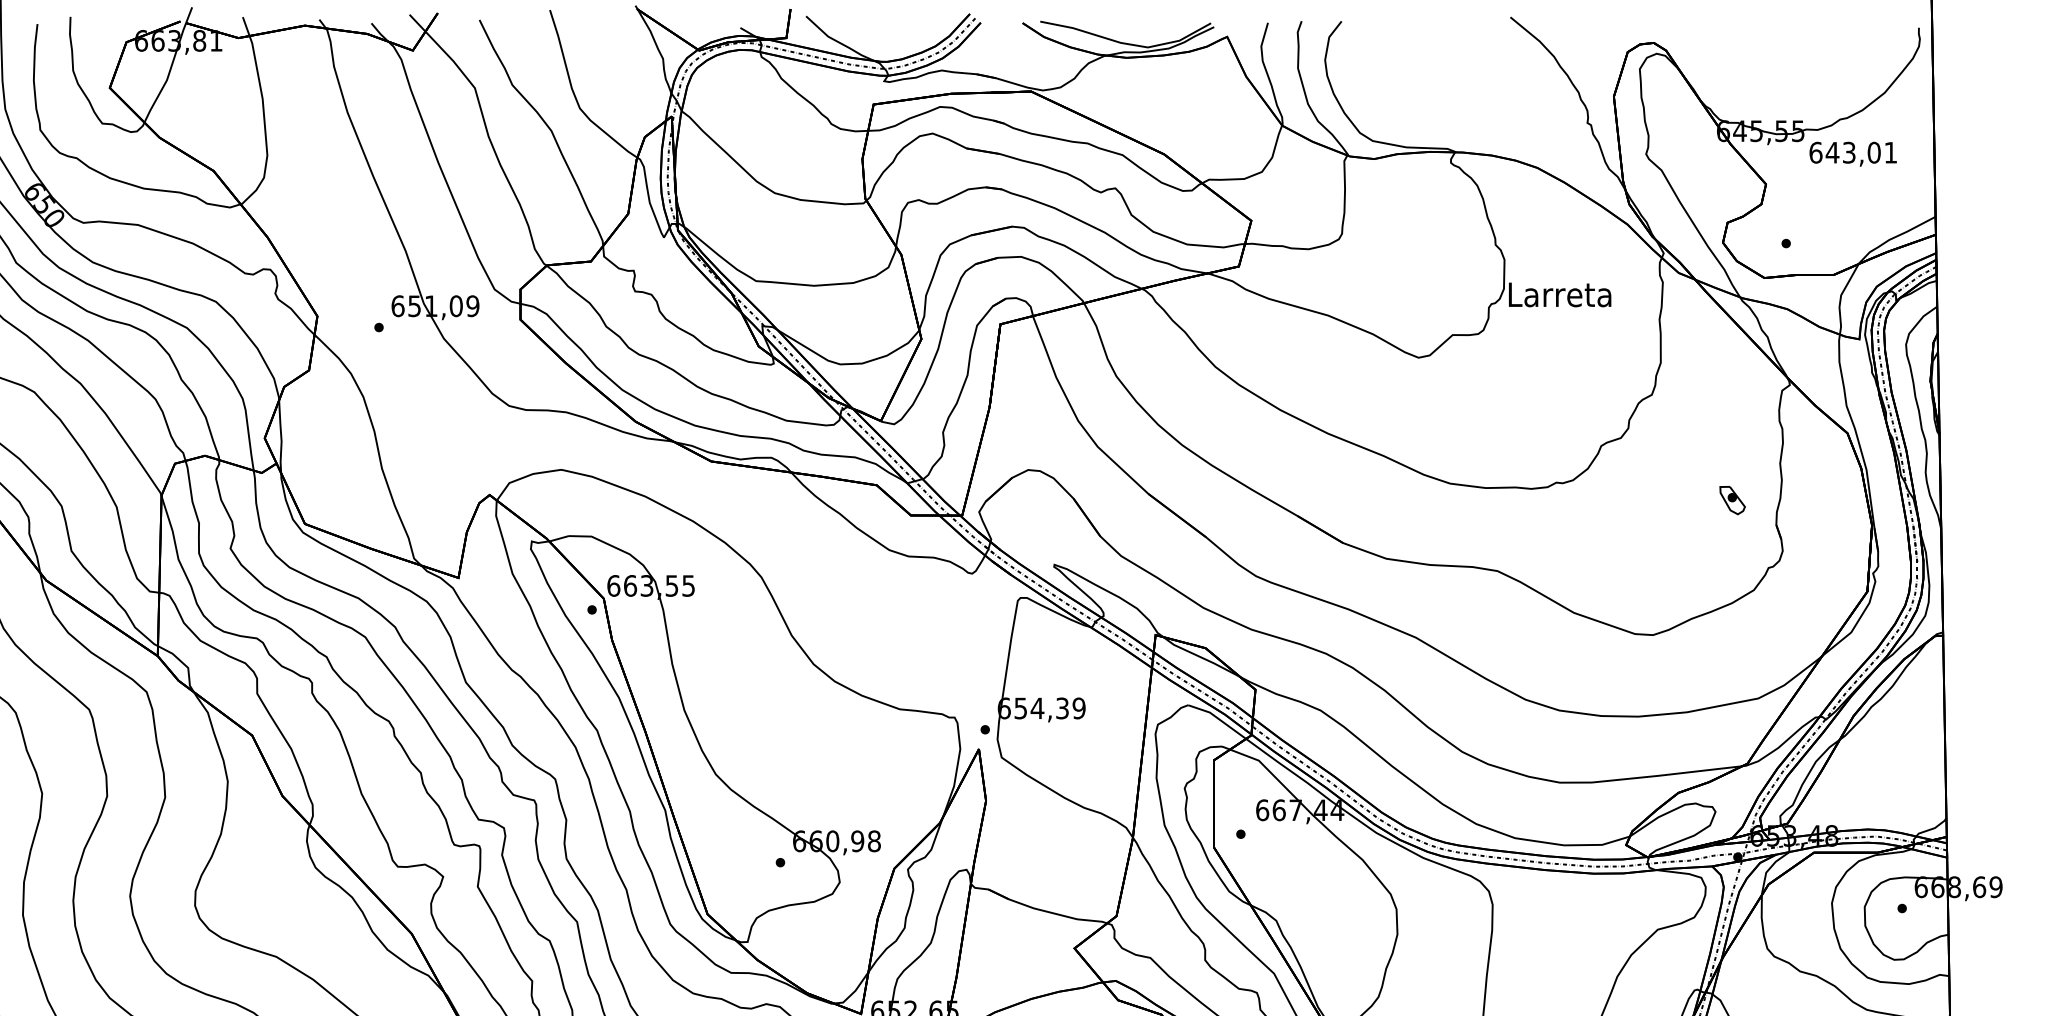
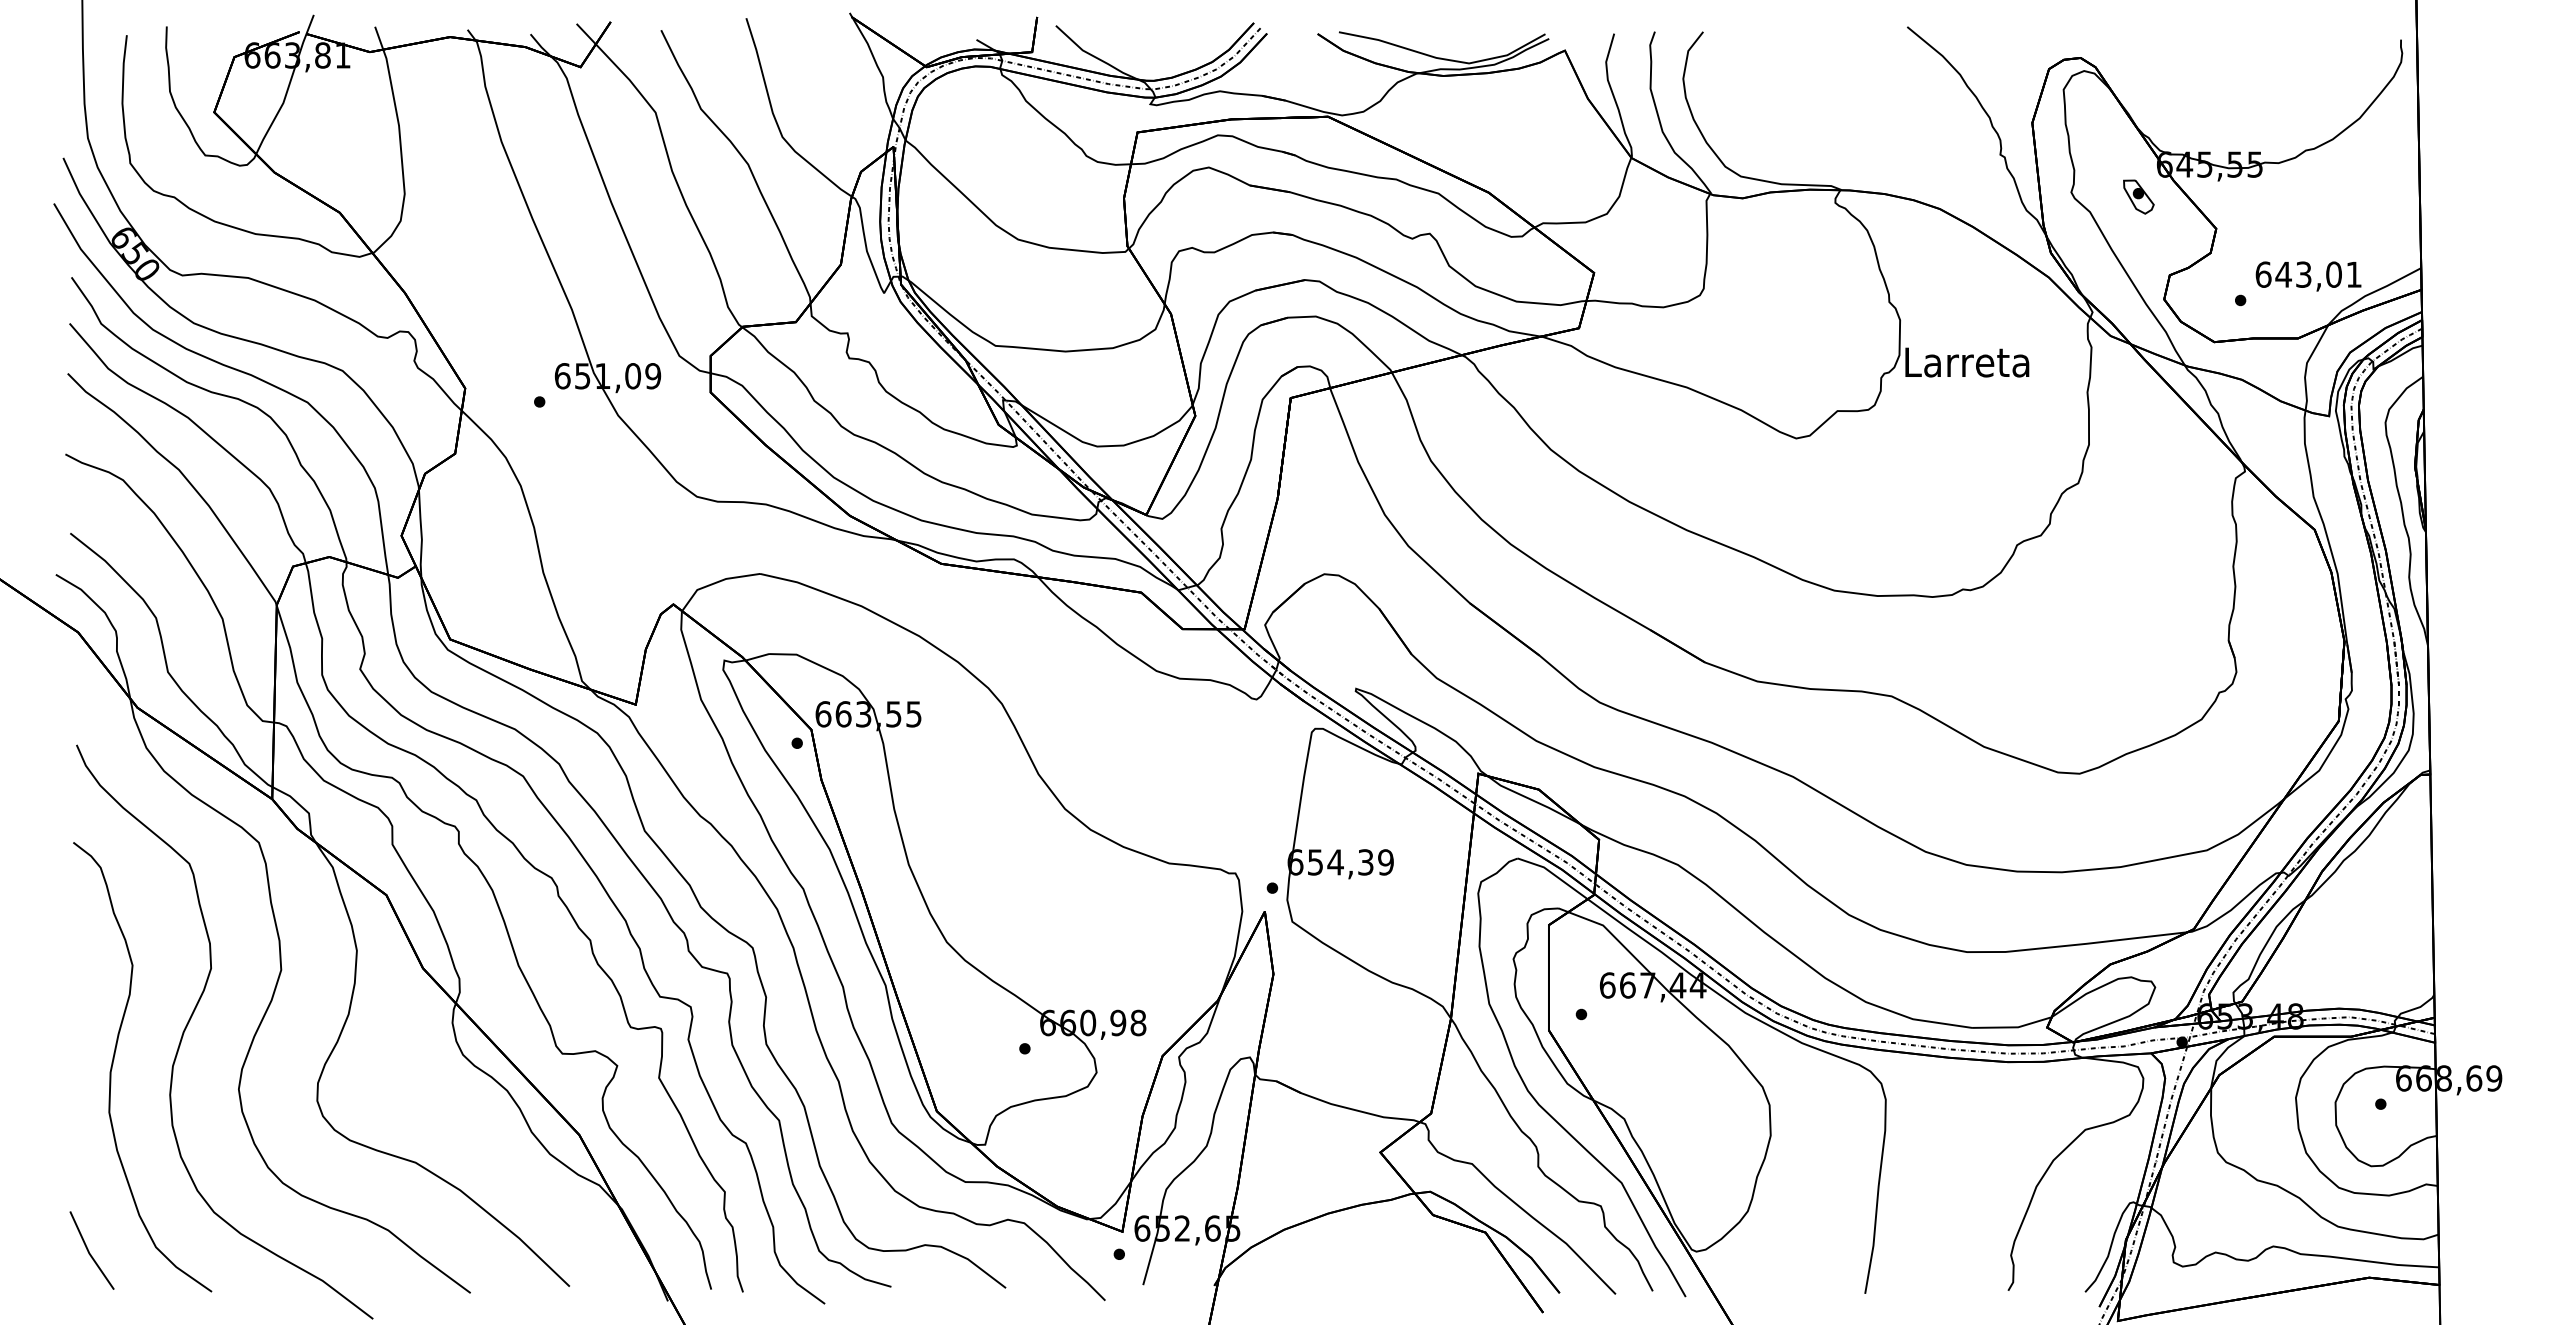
text: (1853, 154) -> (2308, 276), moved
part: (1732, 500) -> (2138, 196), moved

